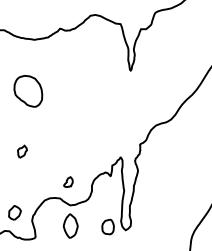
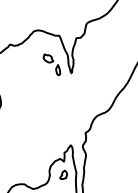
part: (107, 58) -> (51, 65), added
part: (68, 181) -> (63, 174), moved

